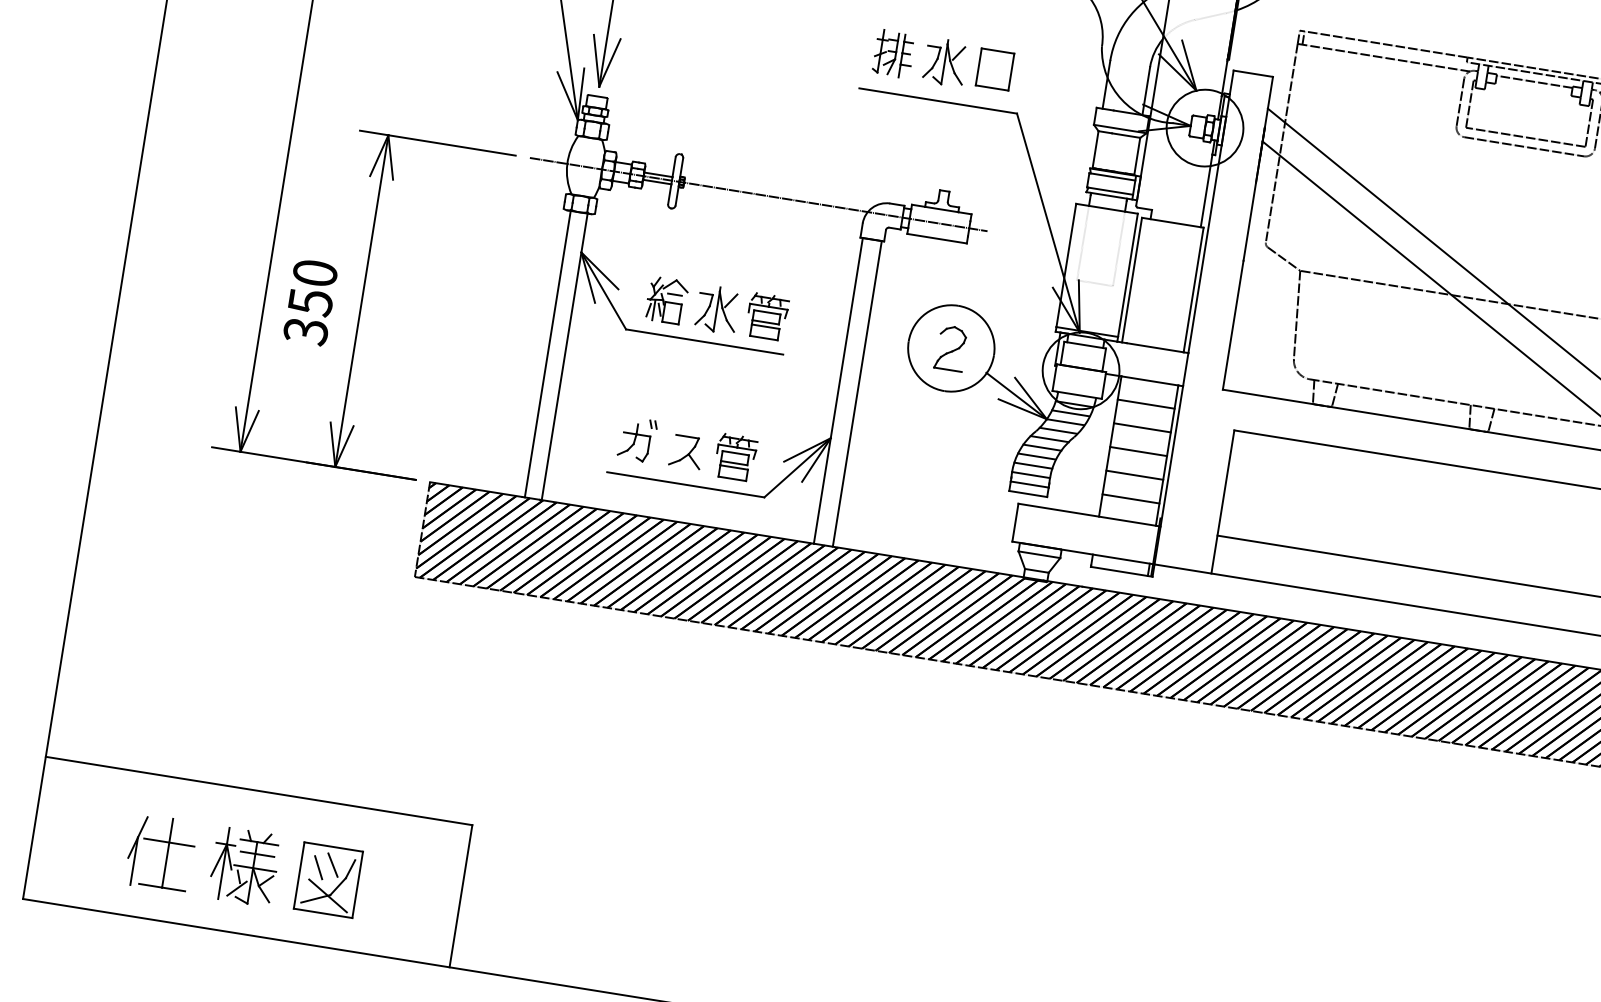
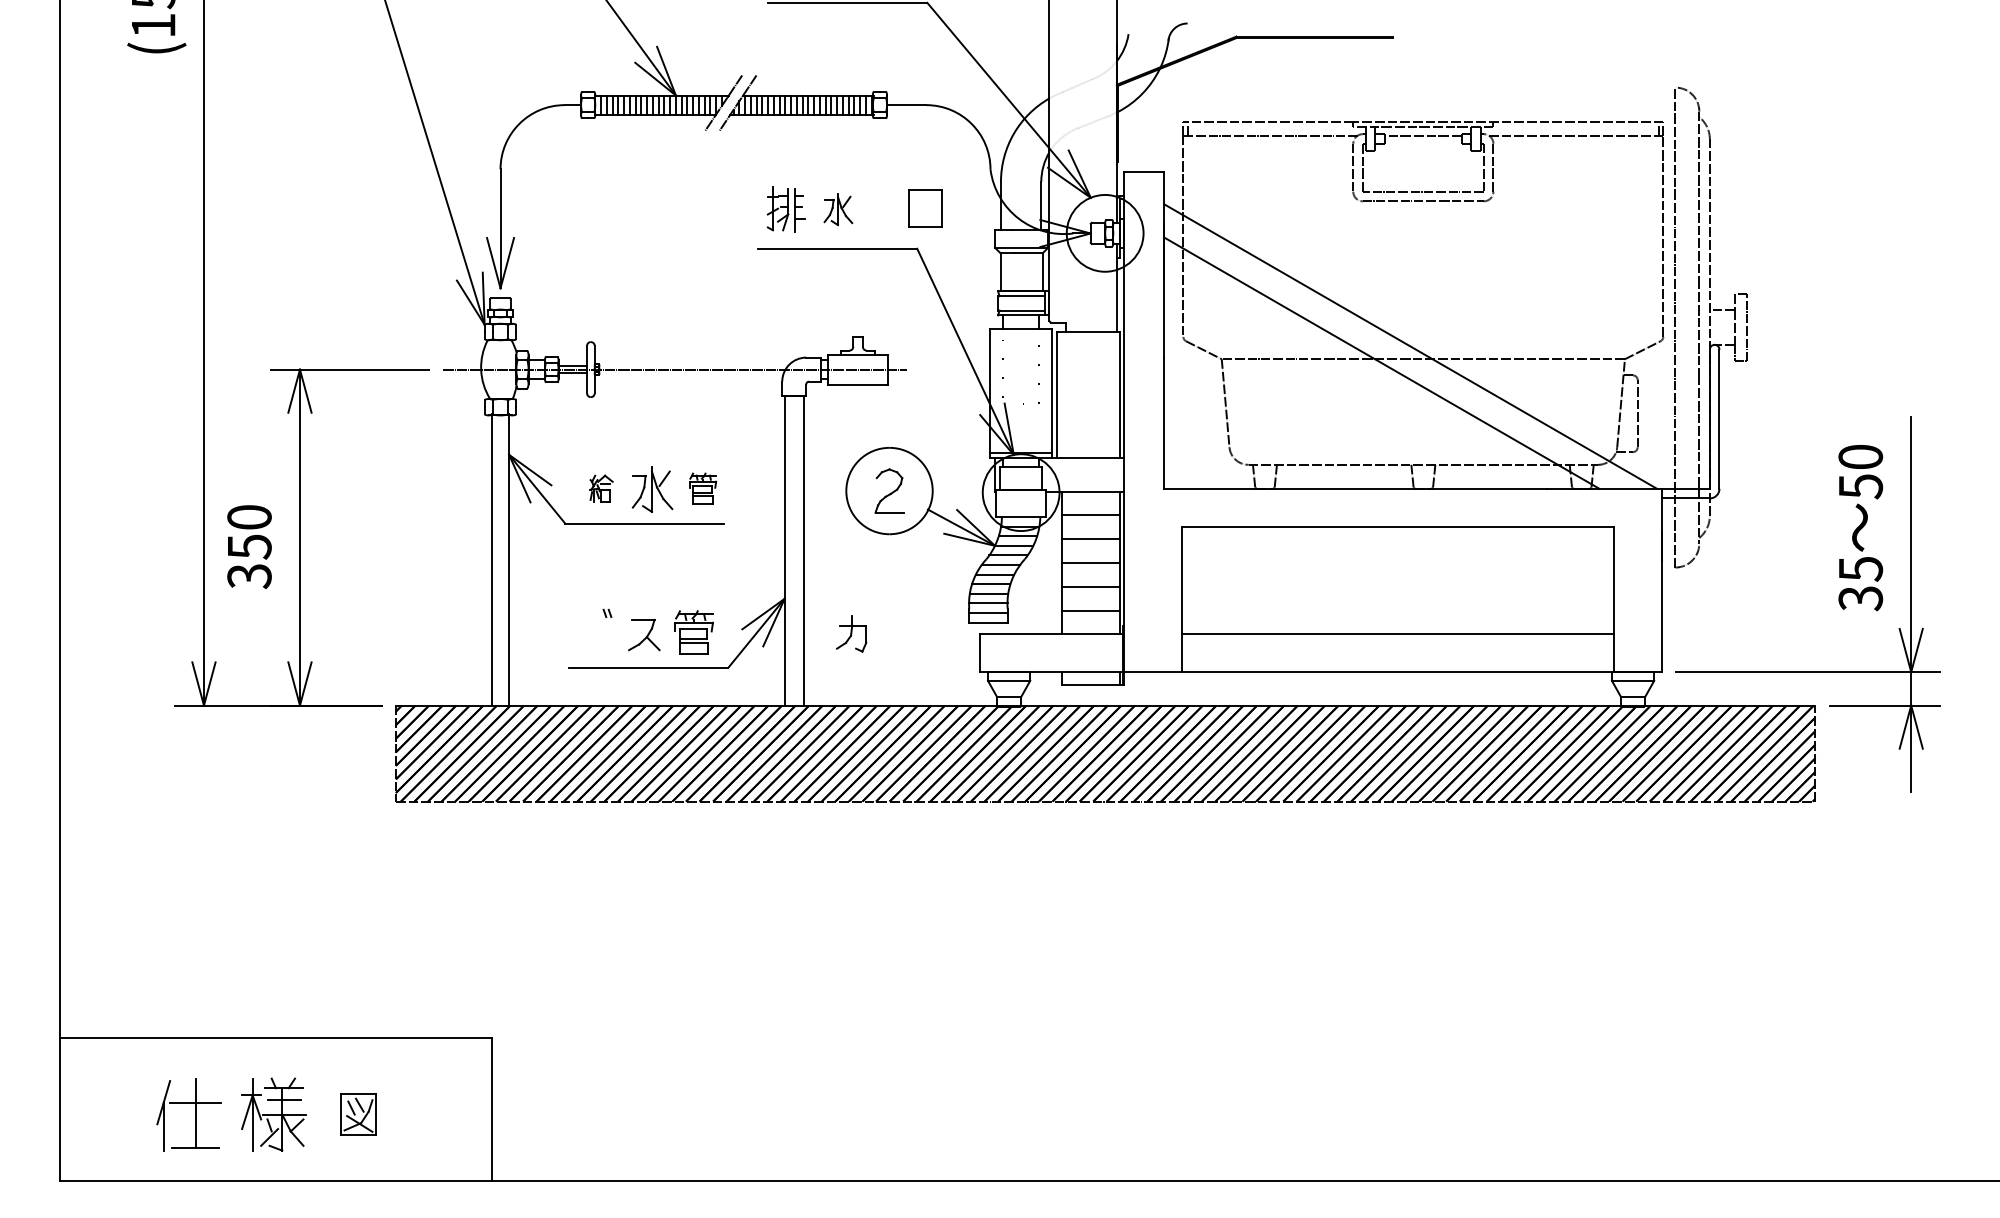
part: (945, 62) -> (838, 209), size x0.7
part: (995, 69) -> (925, 208), moved
part: (667, 300) -> (601, 488), size x0.6
part: (767, 316) -> (702, 488), size x0.7
part: (634, 441) -> (851, 633), moved
part: (328, 880) -> (358, 1114), size x0.6

